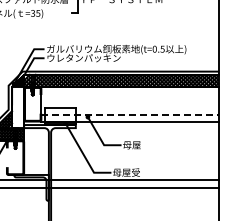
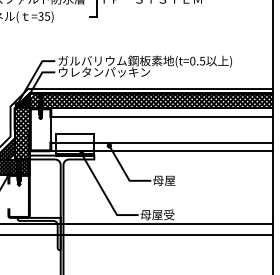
line: (129, 94) -> (161, 117), added
hatch: (18, 107) -> (22, 133), added
line: (130, 114) -> (162, 142), dashed -> solid

